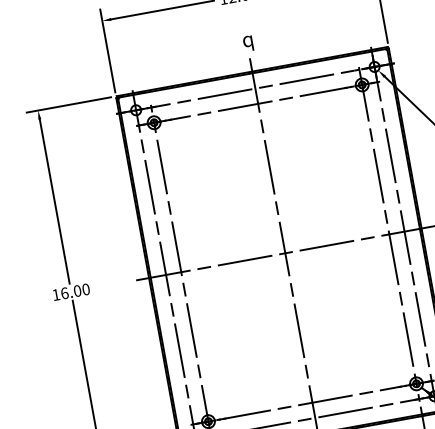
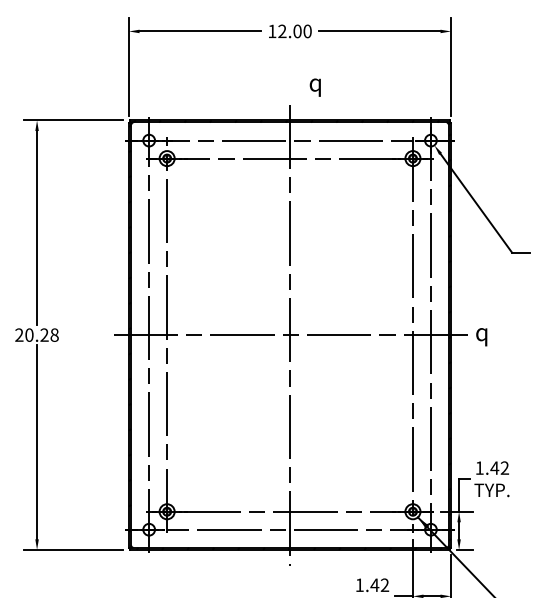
text: (247, 43) -> (314, 87), moved
text: (70, 291) -> (36, 334), 16.00 -> 20.28

